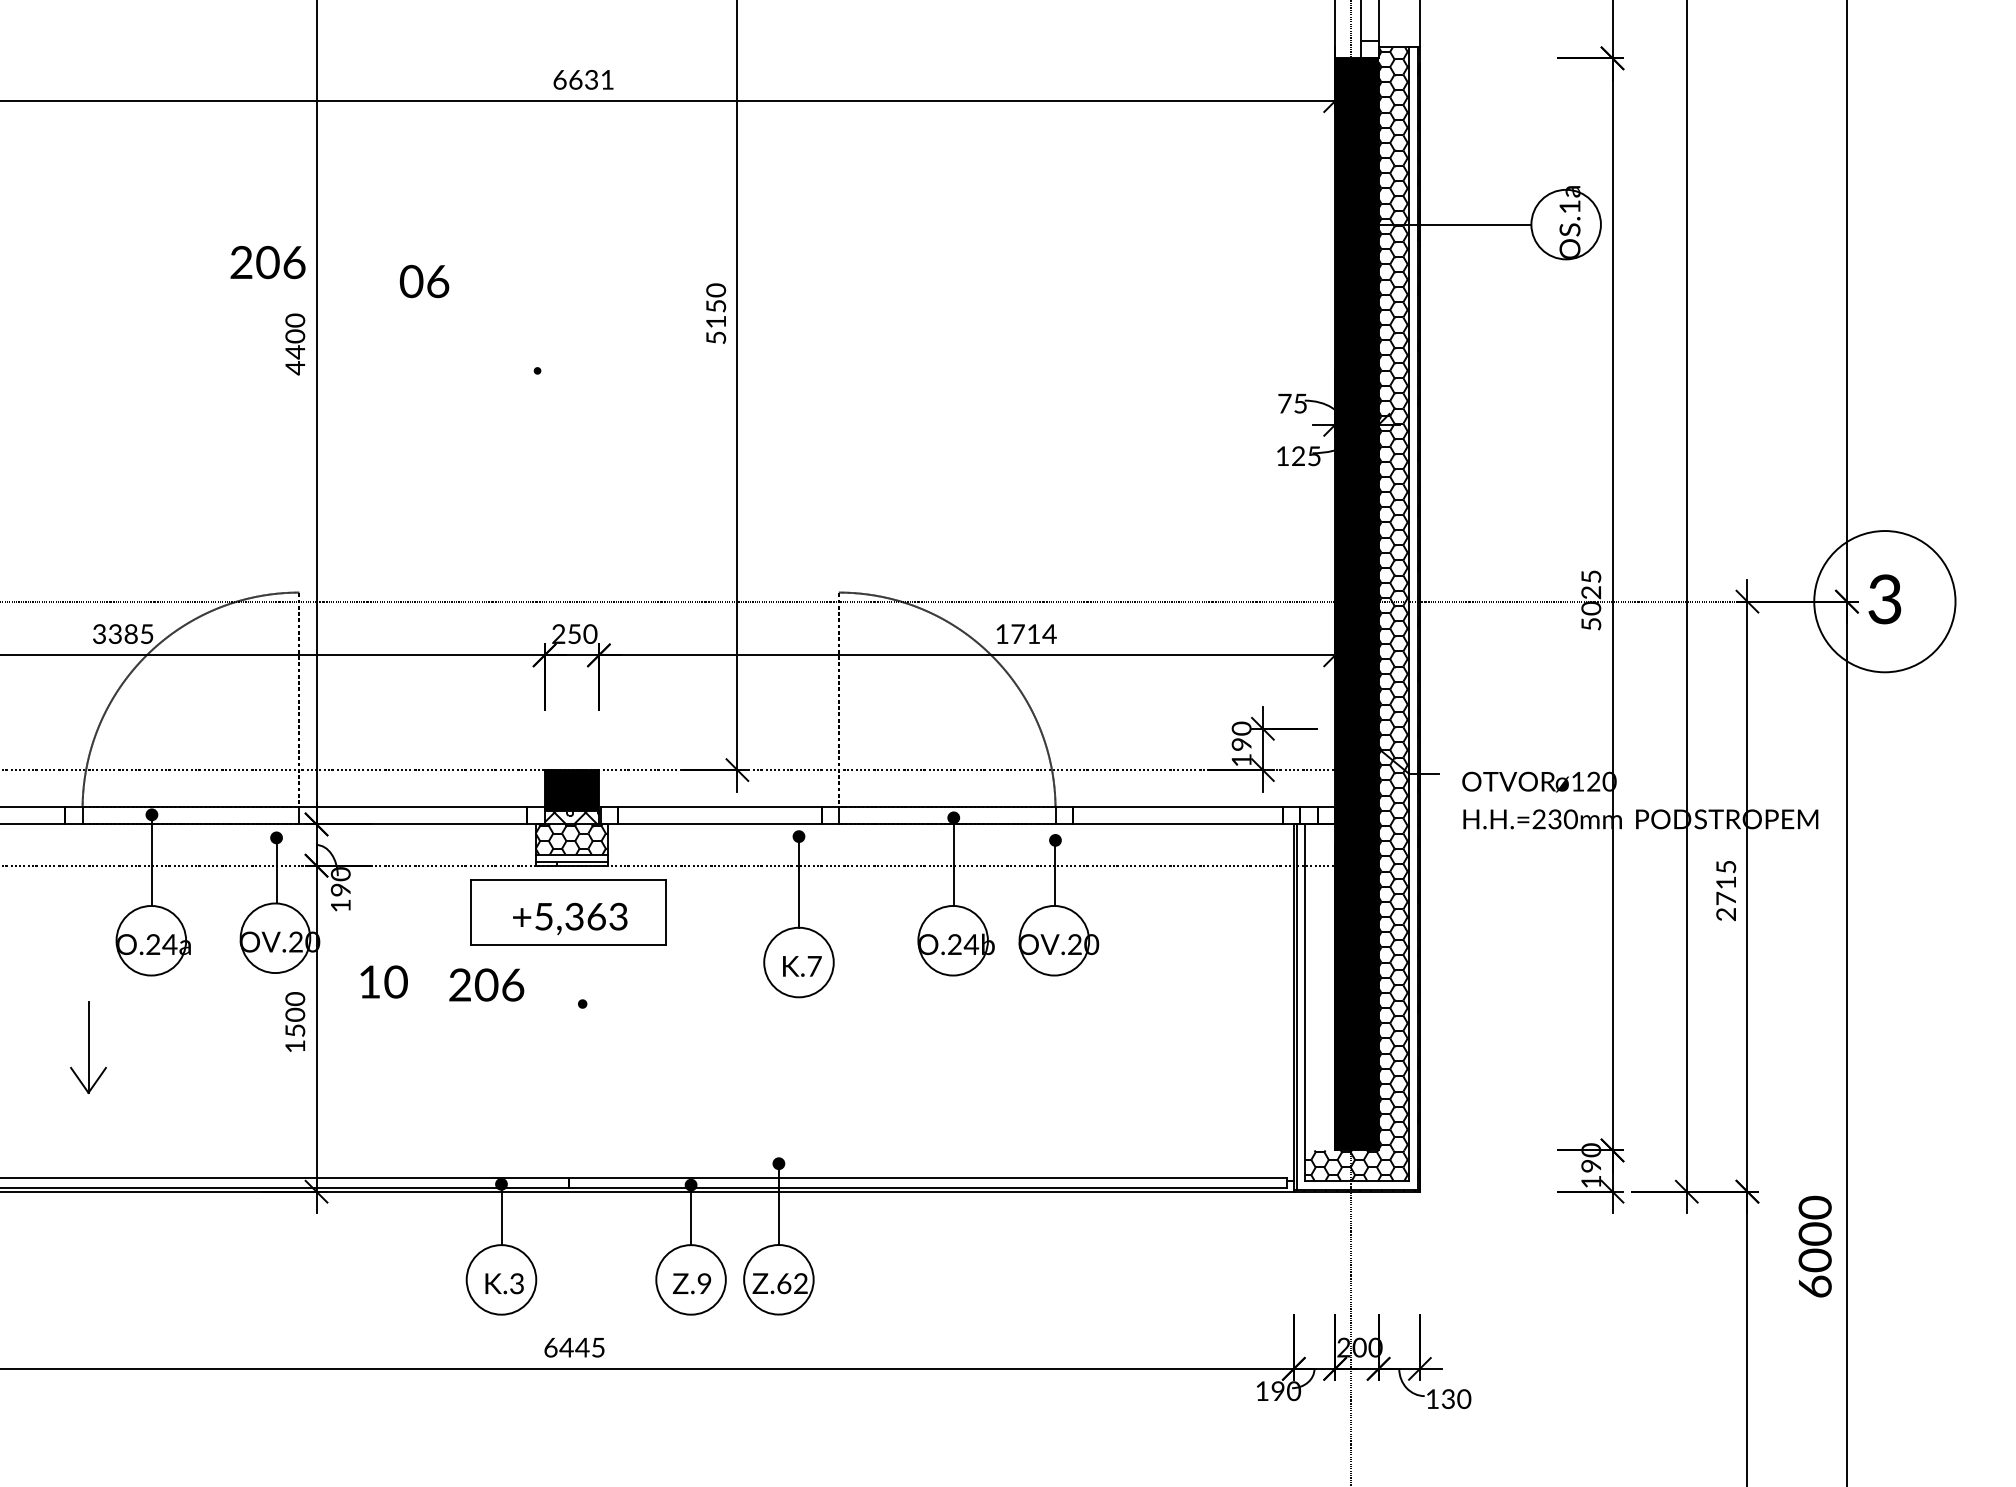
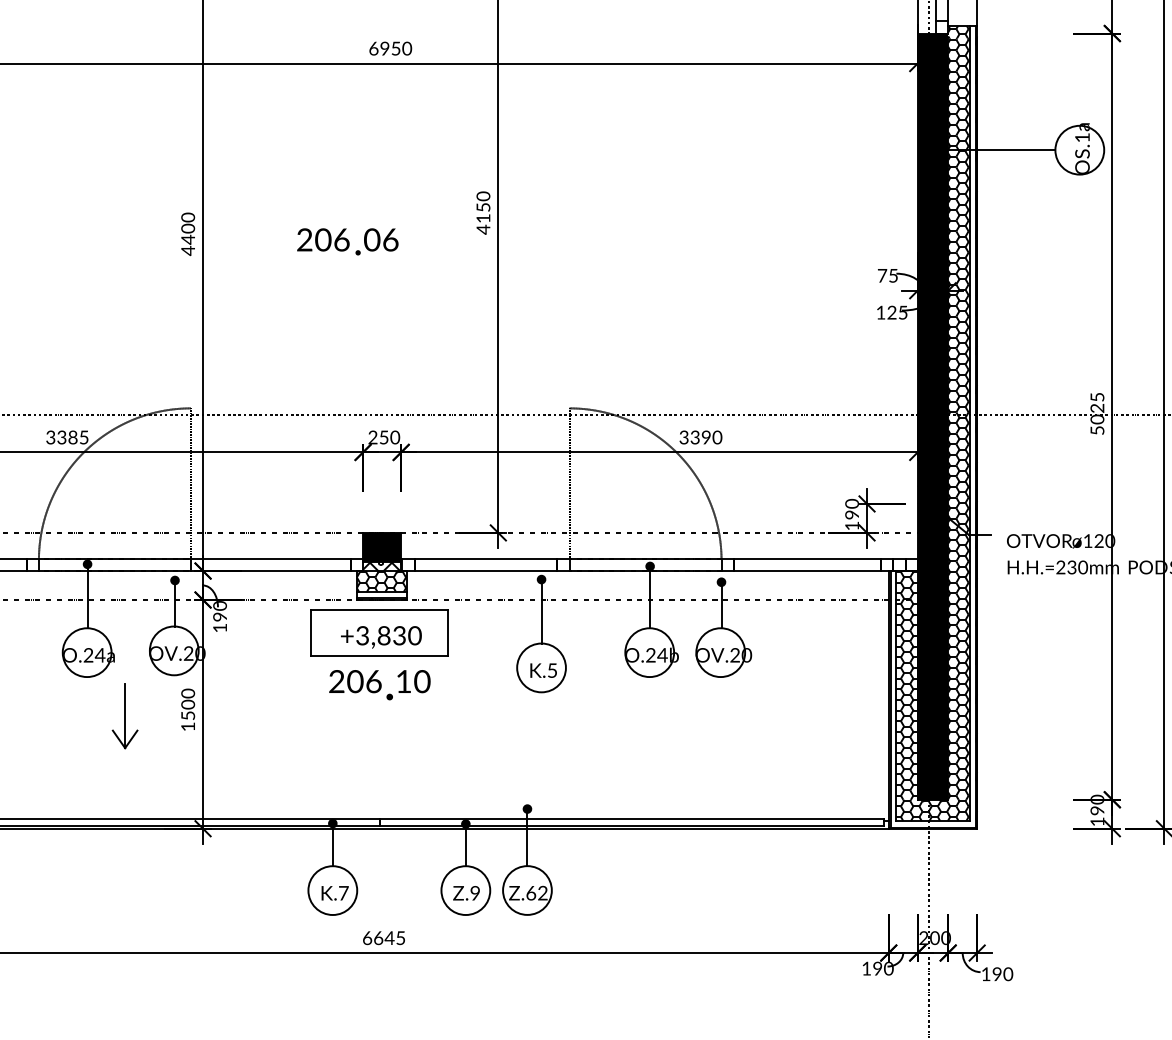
text: (591, 79) -> (395, 48), 6631 -> 6950
text: (267, 262) -> (323, 239), moved
text: (424, 281) -> (381, 239), moved
text: (716, 337) -> (483, 229), 5150 -> 4150
text: (1025, 634) -> (700, 437), 1714 -> 3390
text: (581, 916) -> (388, 635), +5,363 -> +3,830
text: (814, 966) -> (552, 670), K.7 -> K.5
text: (383, 981) -> (413, 681), moved
text: (486, 984) -> (355, 681), moved
hatch: (1319, 987) -> (906, 685), added
part: (88, 1047) -> (125, 716), moved
text: (517, 1283) -> (344, 893), K.3 -> K.7
text: (566, 1347) -> (378, 938), 6445 -> 6645
text: (1447, 1399) -> (996, 974), 130 -> 190

